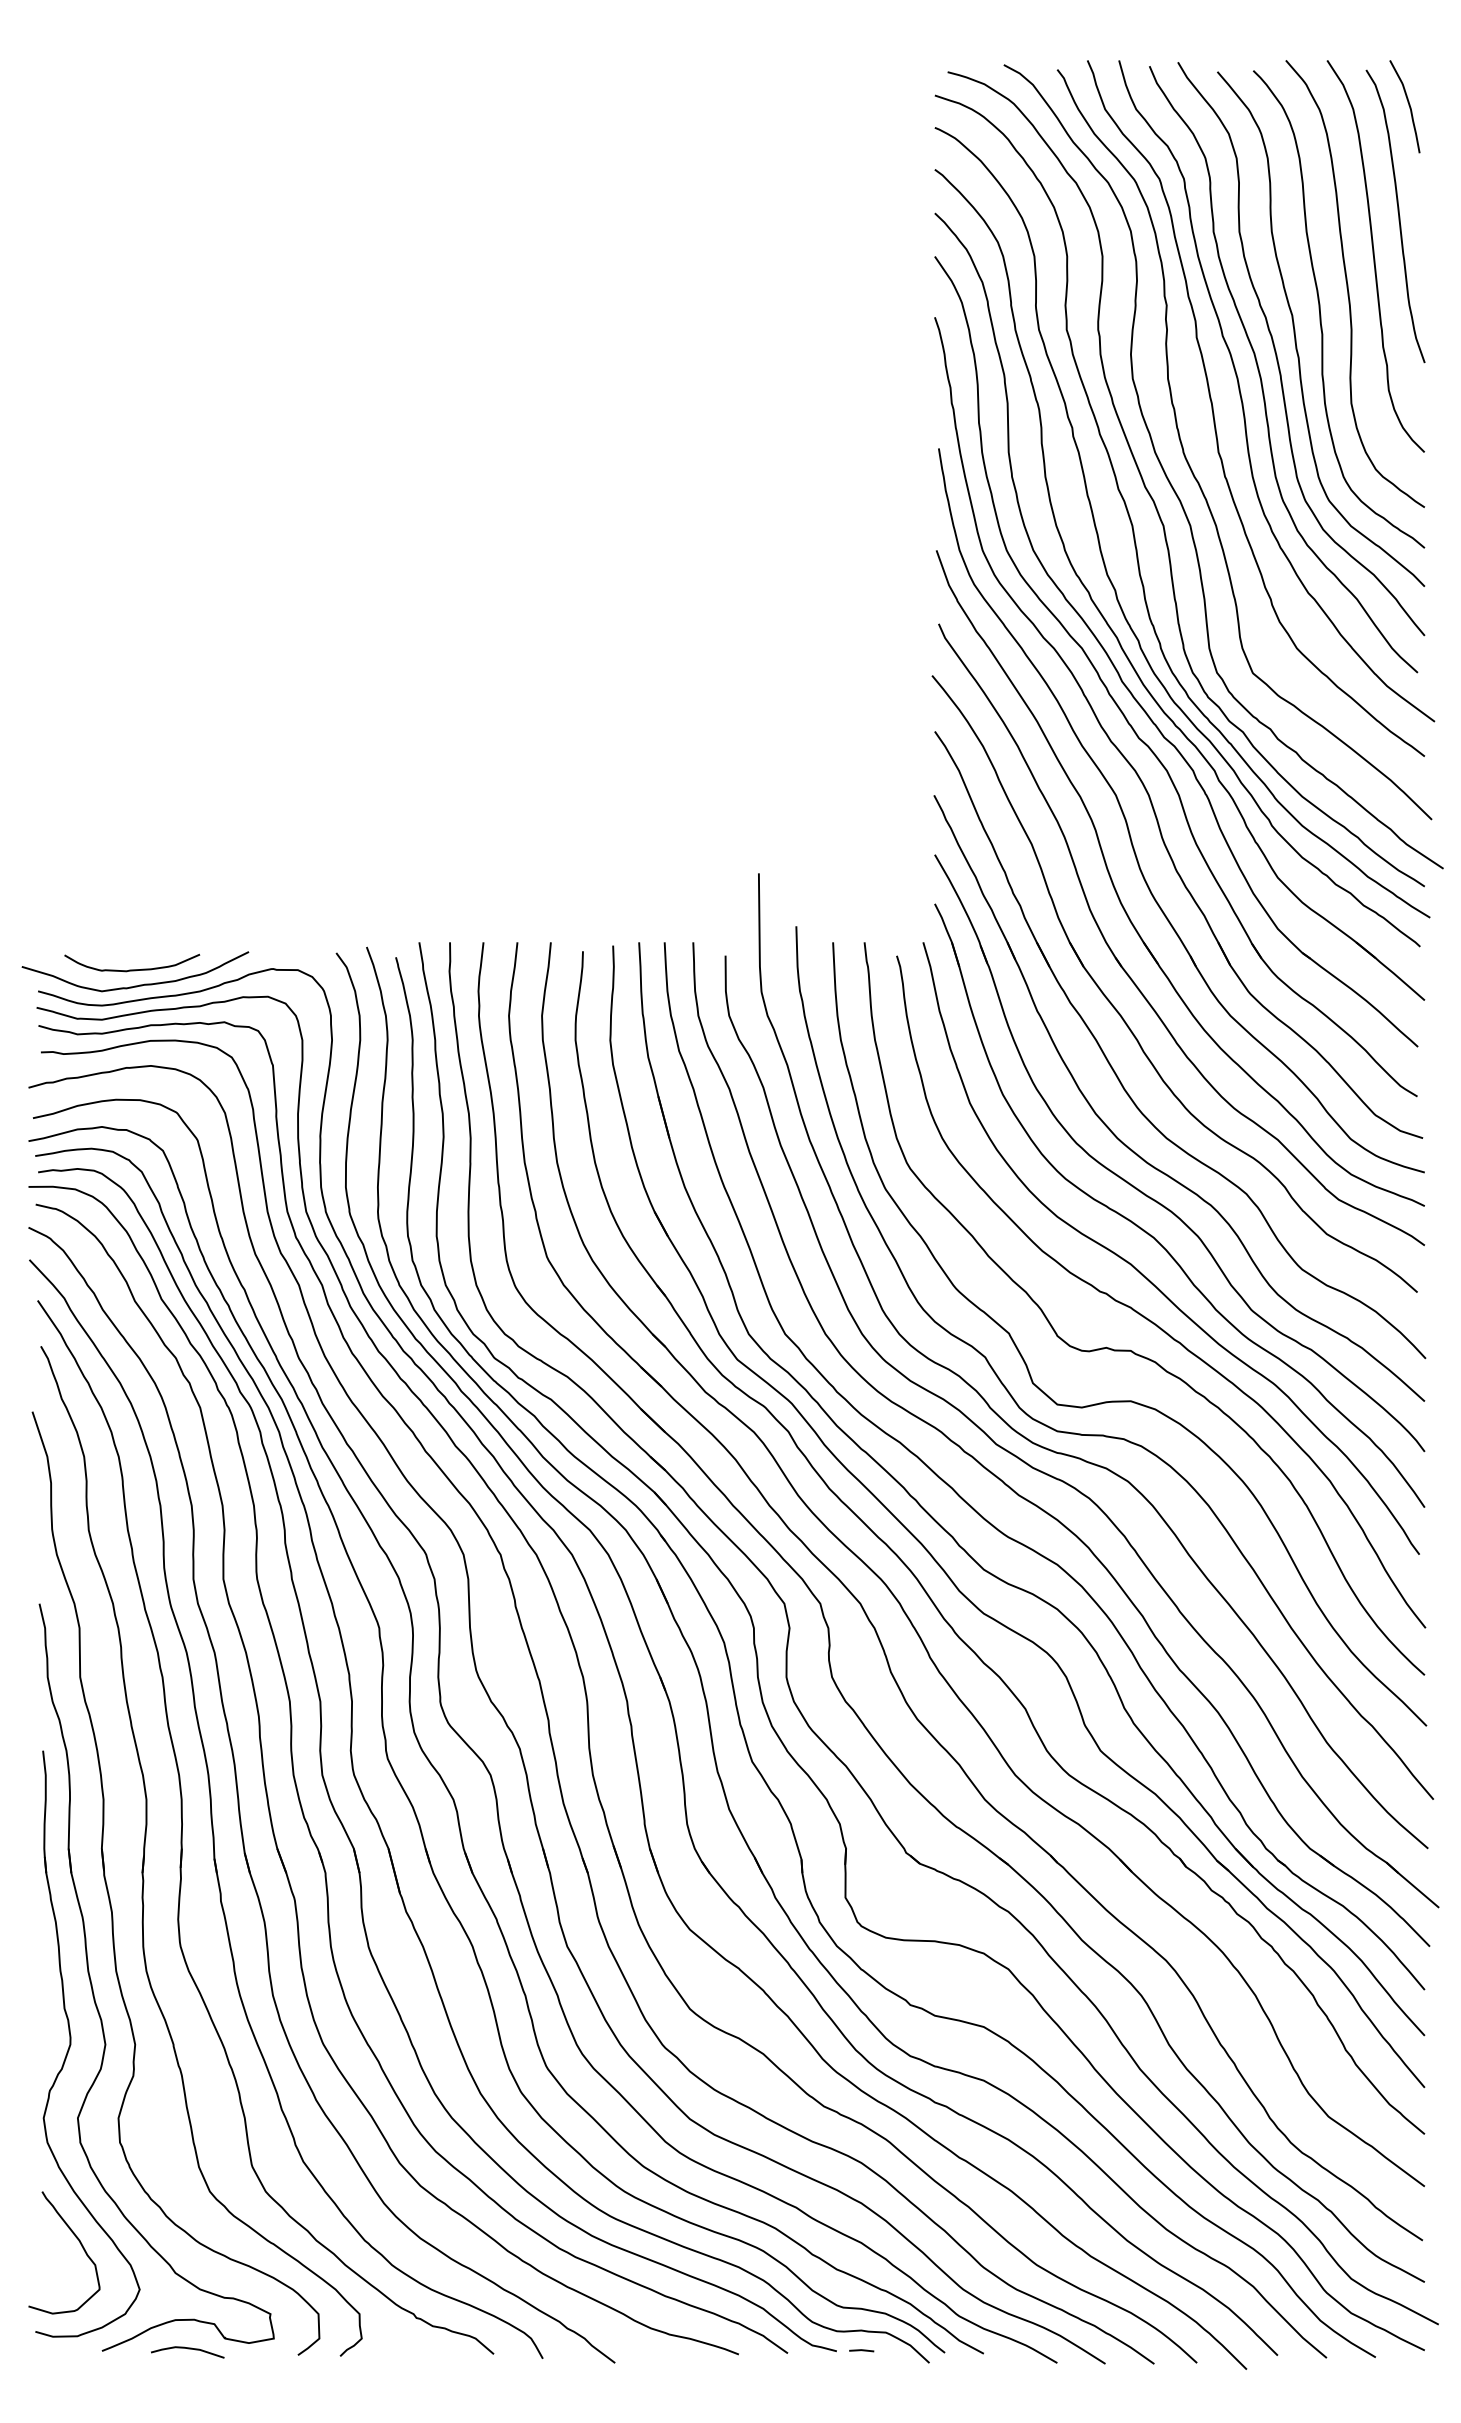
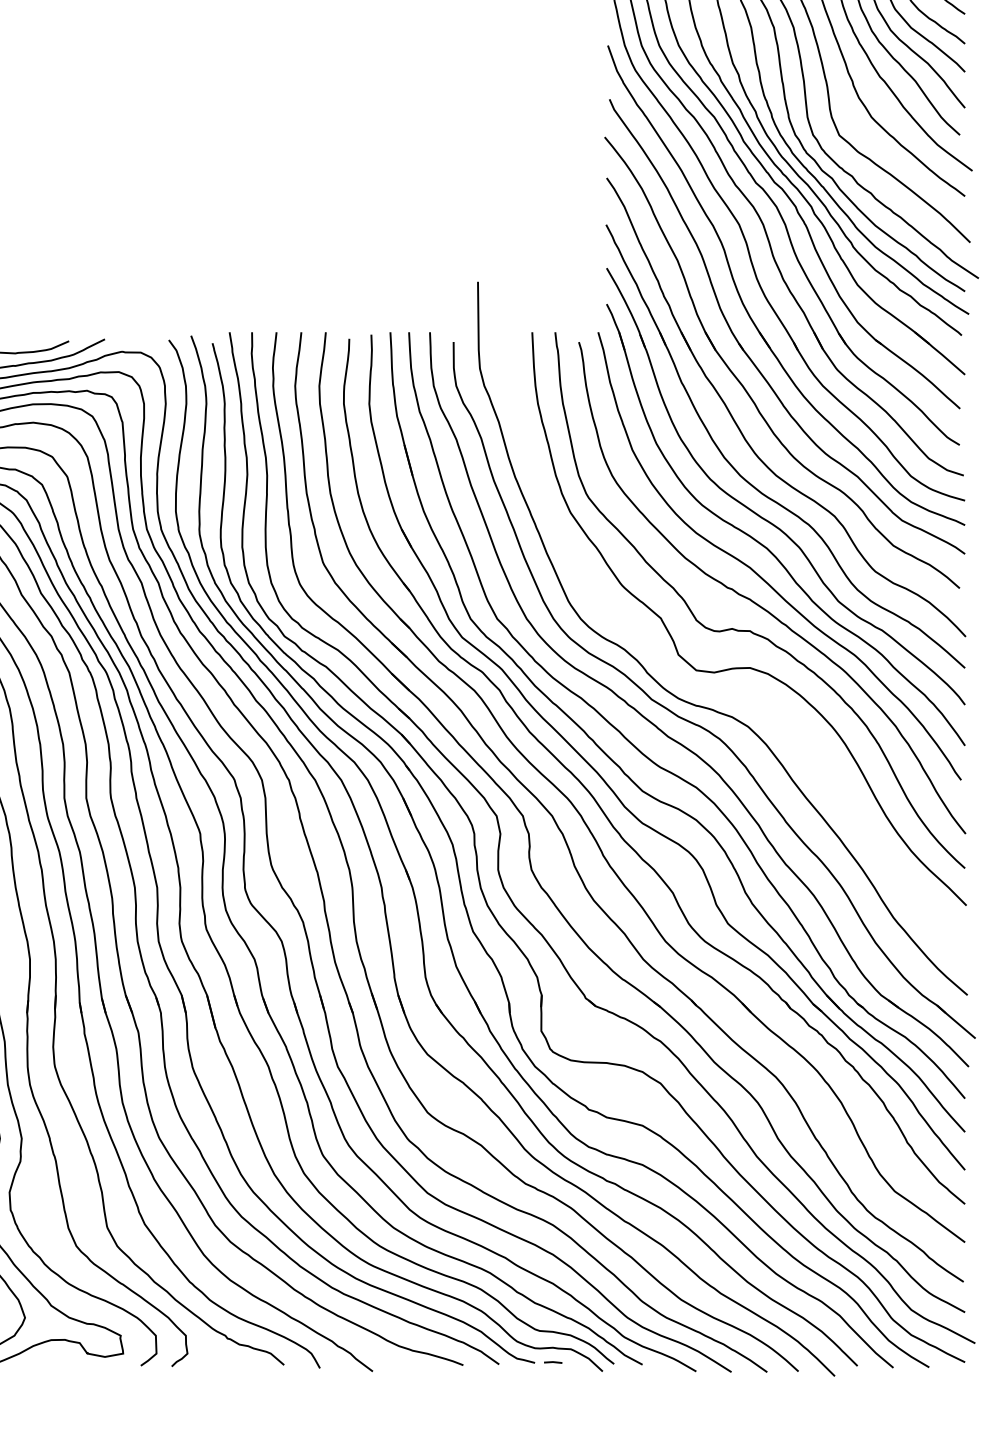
curve: (1103, 1434) -> (730, 692), removed
curve: (187, 2349) -> (60, 1361), removed

